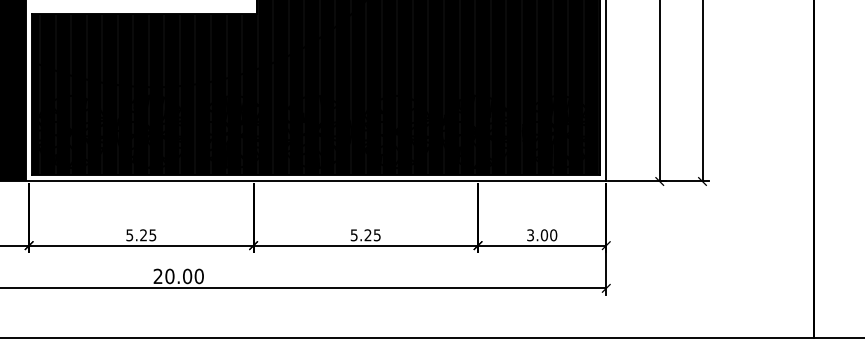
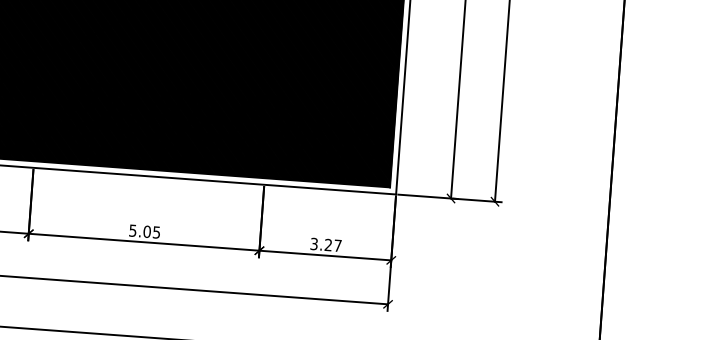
text: (367, 235) -> (146, 231), 5.25 -> 5.05
text: (548, 235) -> (332, 245), 3.00 -> 3.27

